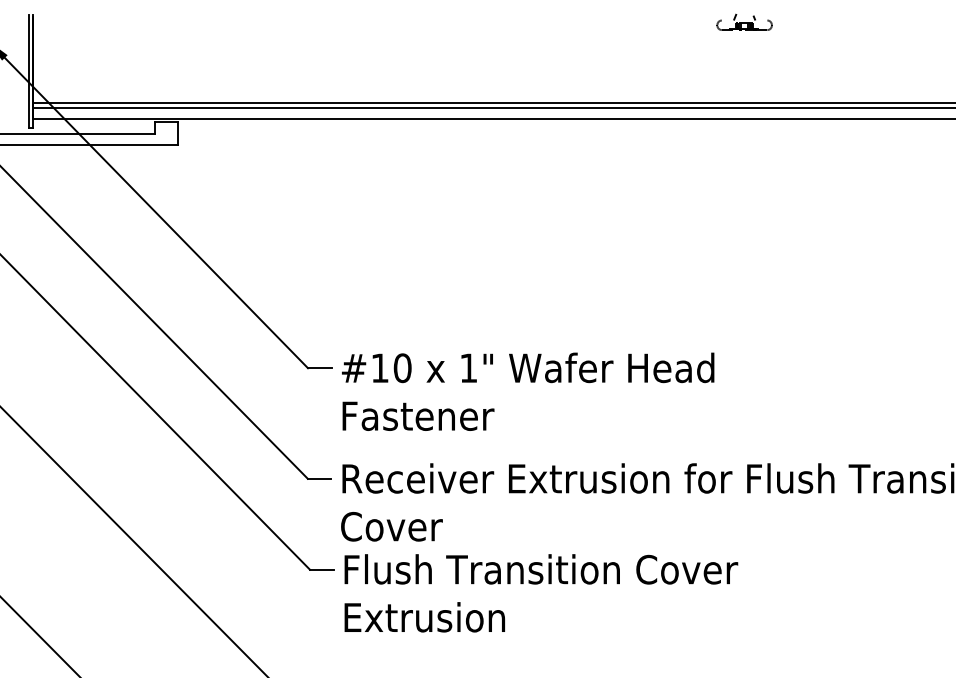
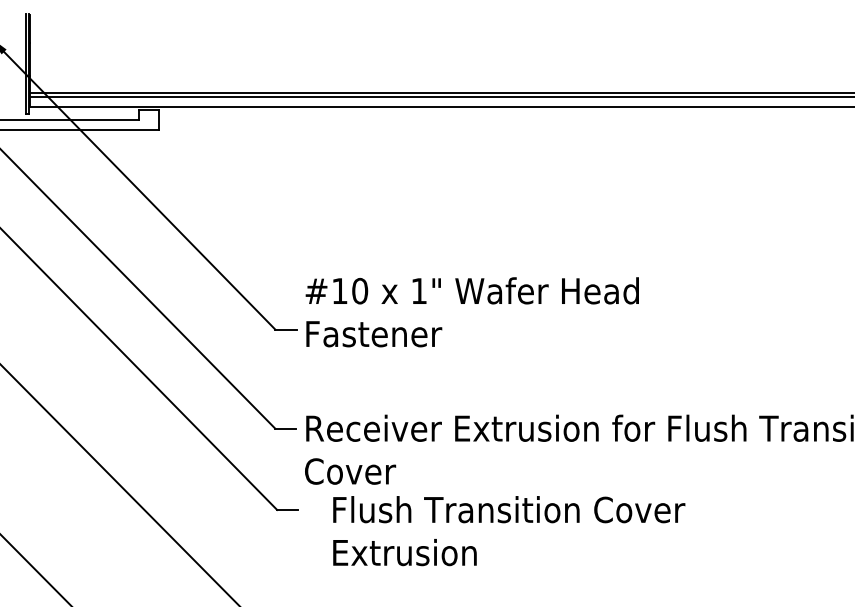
part: (744, 21) -> (665, 19), removed
text: (528, 391) -> (472, 312), moved
text: (541, 593) -> (509, 531), moved

